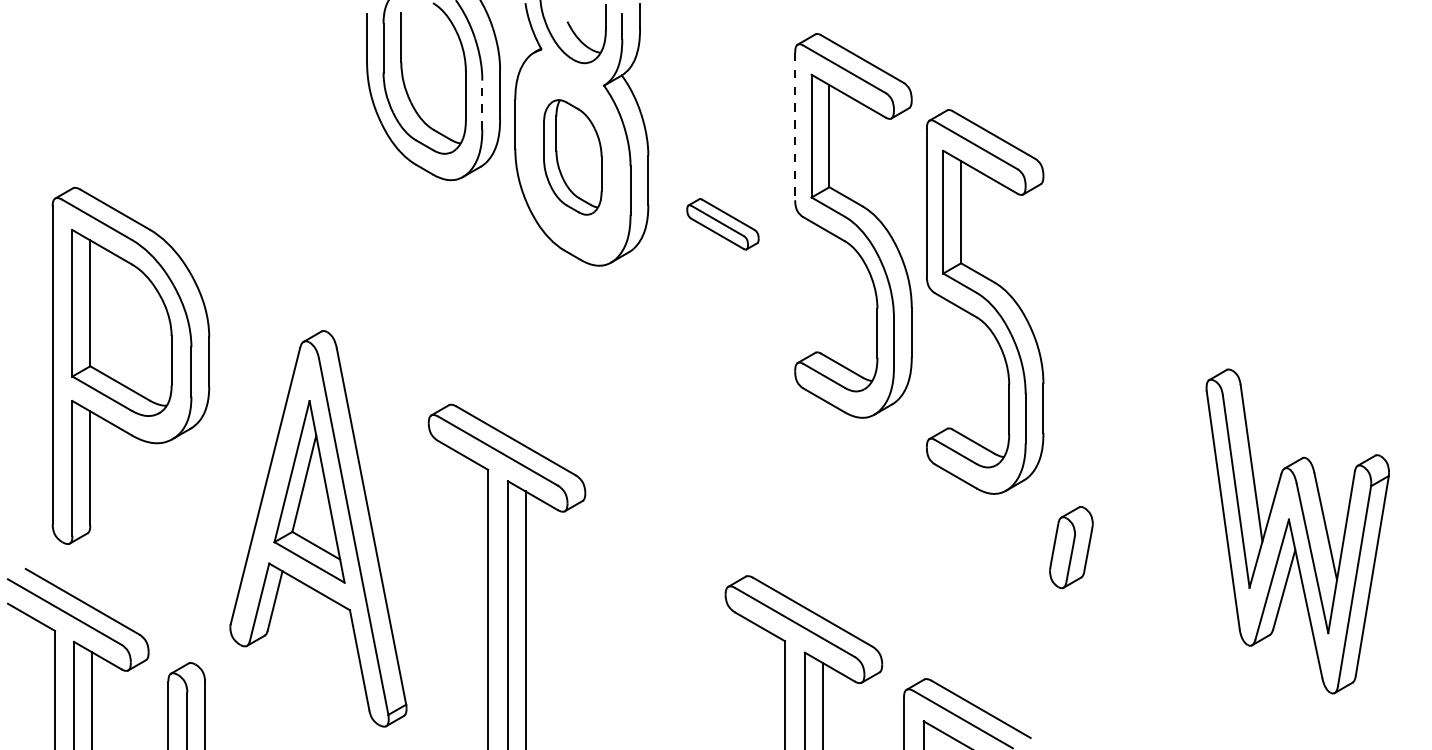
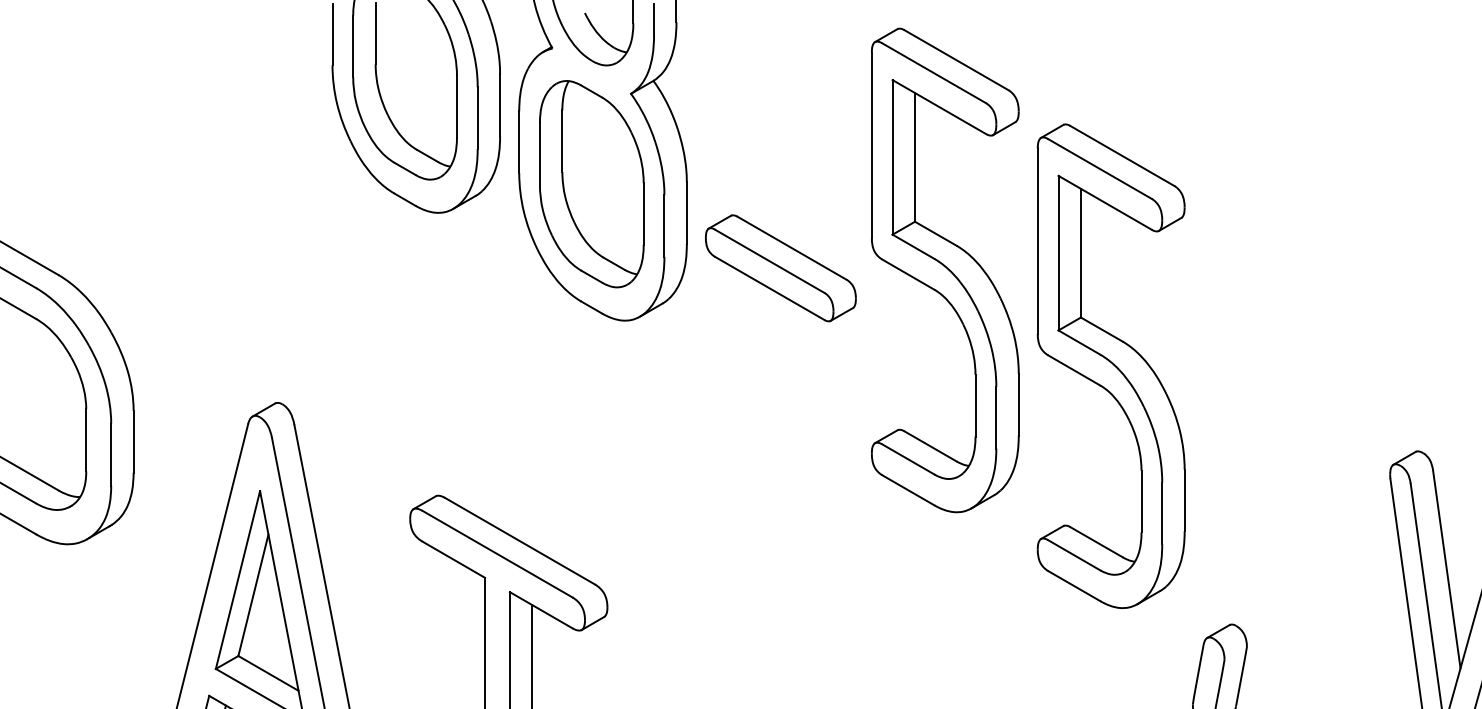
line: (482, 105) -> (477, 118), dashed -> solid
line: (795, 126) -> (872, 145), dashed -> solid
part: (572, 157) -> (591, 184), size x1.43
part: (722, 224) -> (780, 268), size x1.67

